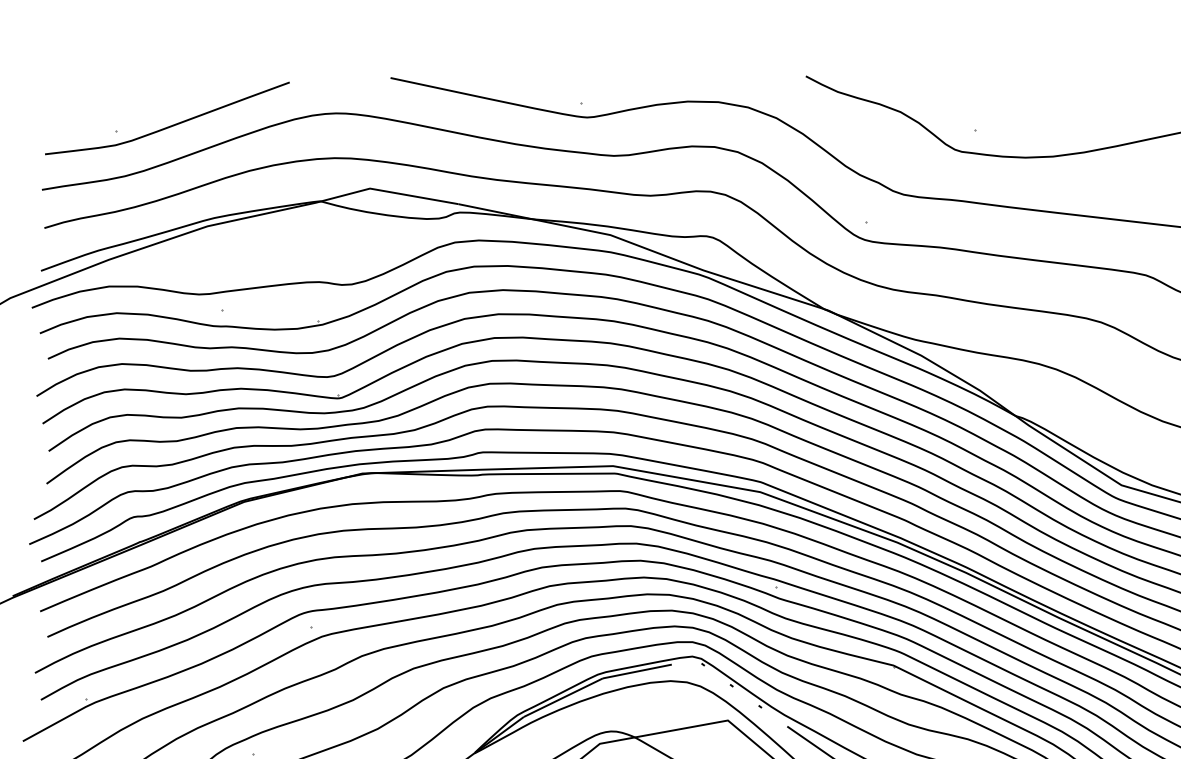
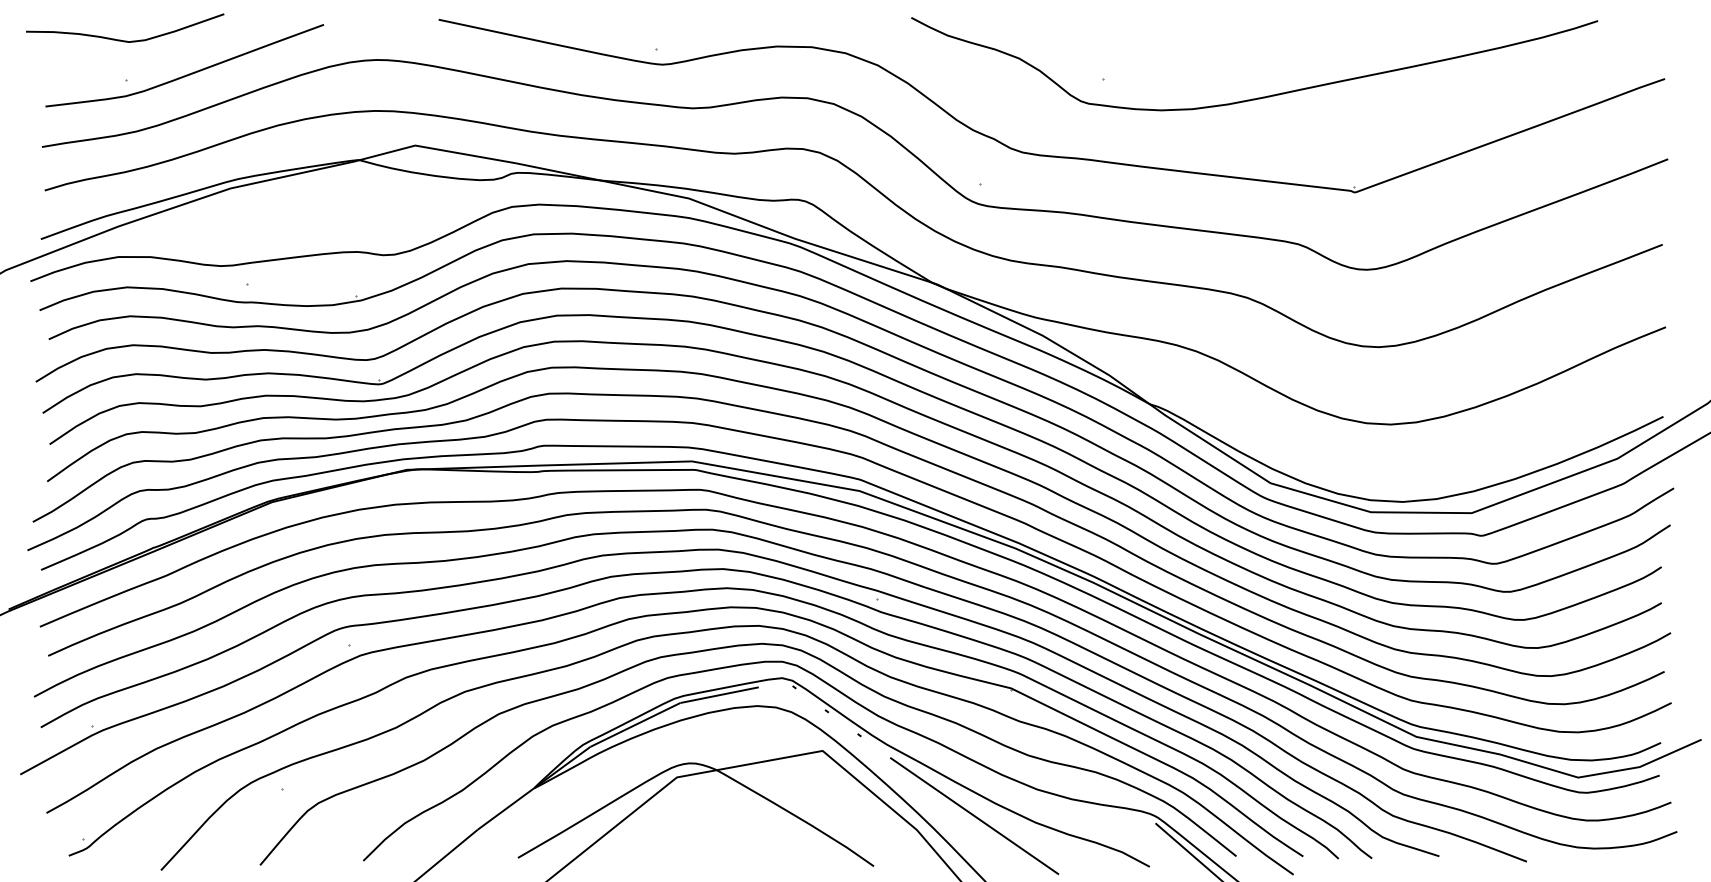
curve: (110, 95) -> (120, 39), added

